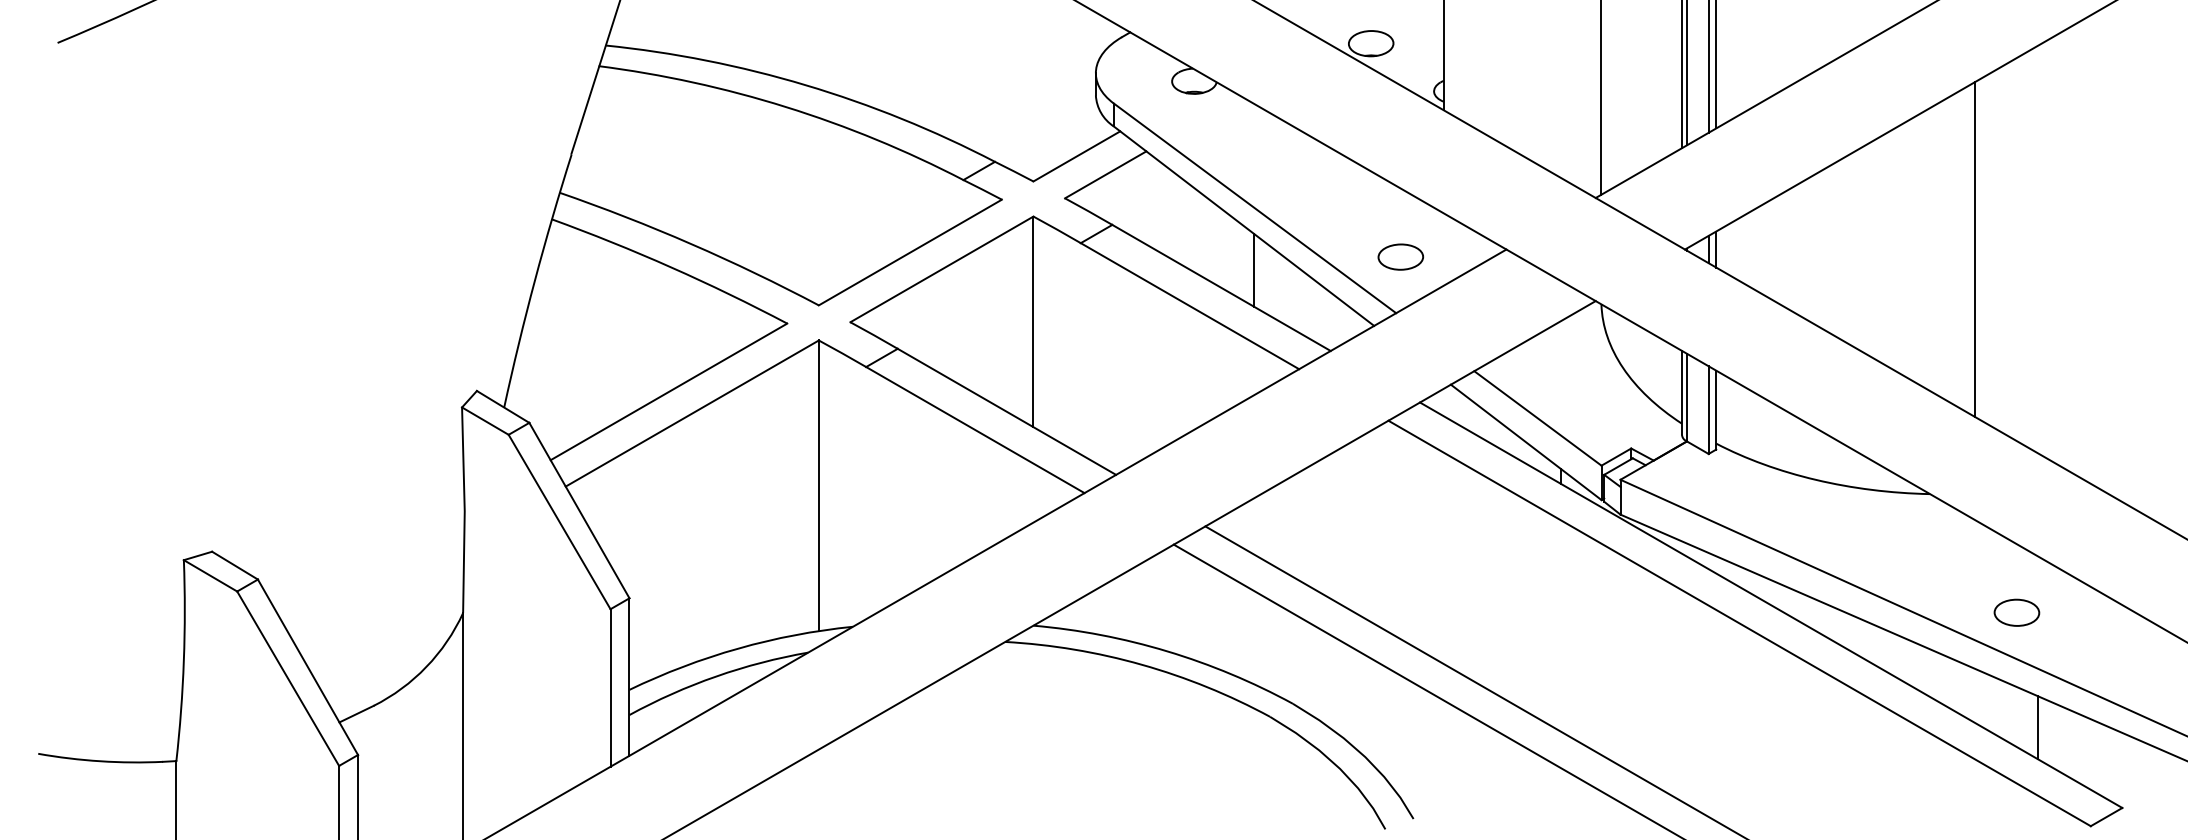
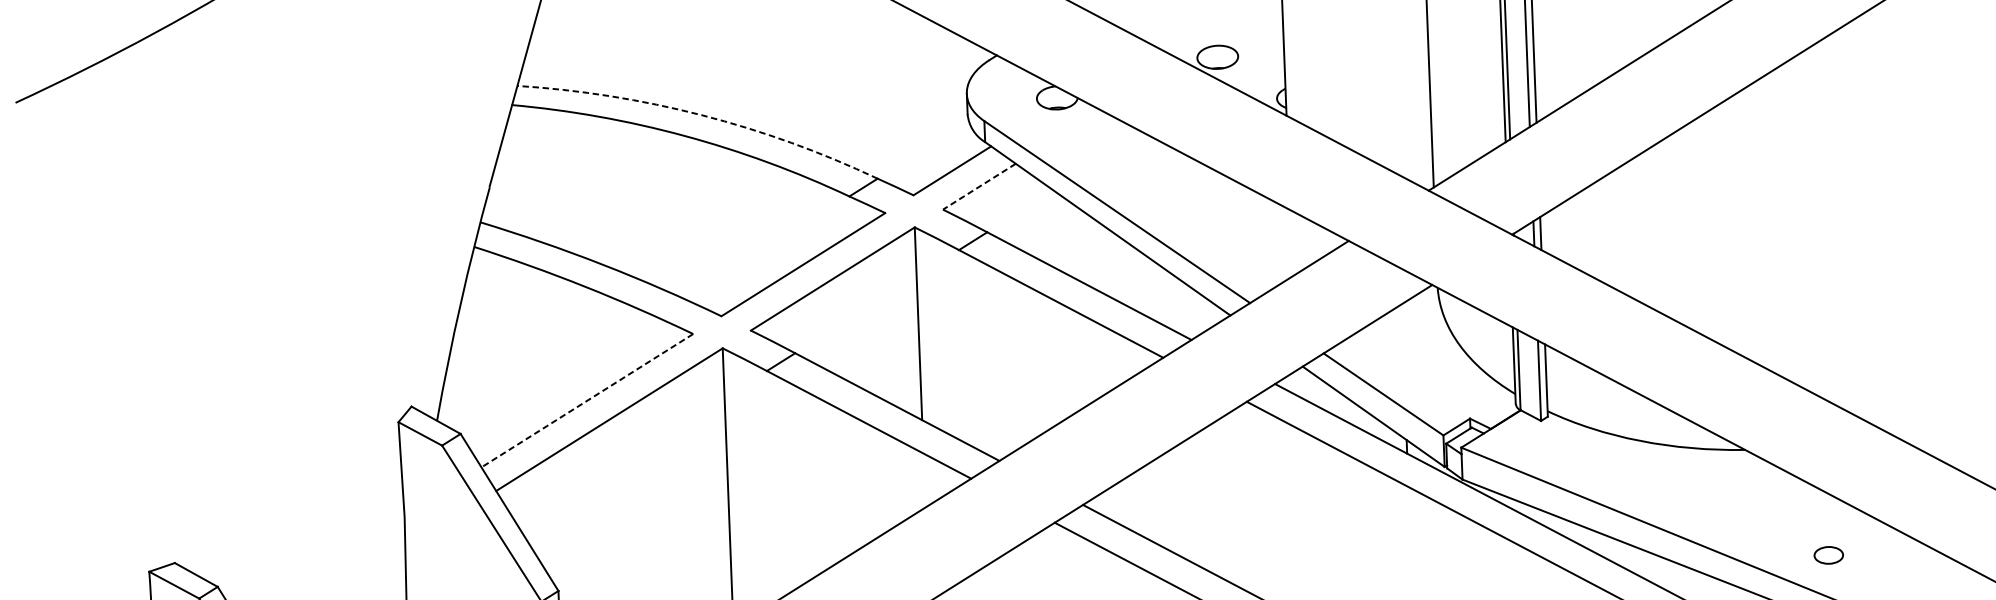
arc: (805, 85) -> (701, 115), solid -> dashed
line: (1105, 174) -> (979, 186), solid -> dashed
line: (1975, 249) -> (1778, 224), removed
part: (1400, 256) -> (1252, 251), removed
line: (1254, 270) -> (1118, 269), removed
line: (668, 391) -> (586, 400), solid -> dashed
part: (2016, 612) -> (1828, 555), size x0.7

